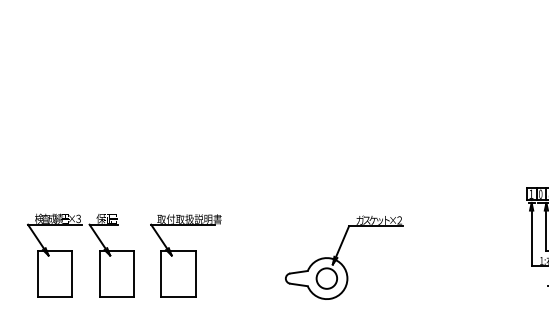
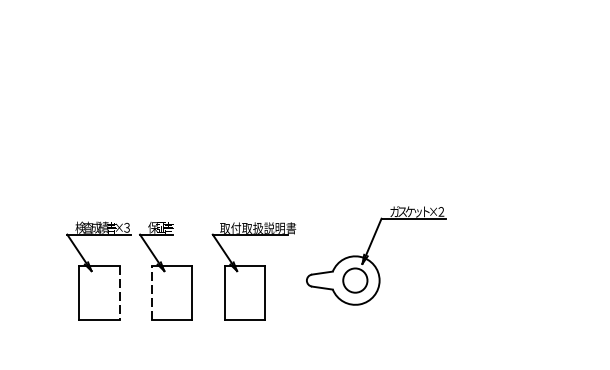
part: (344, 257) -> (376, 255), moved
line: (72, 274) -> (119, 293), solid -> dashed
line: (99, 274) -> (151, 293), solid -> dashed

